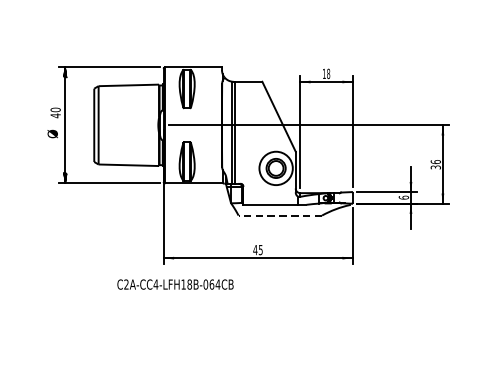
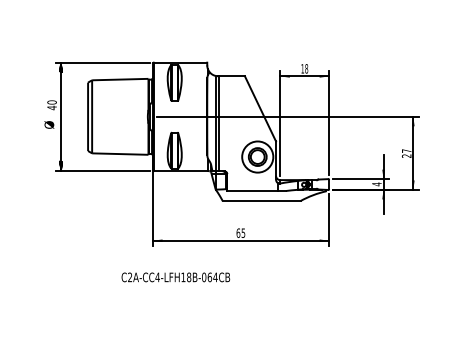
text: (435, 164) -> (406, 153), 36 -> 27
text: (403, 197) -> (376, 184), 6 -> 4
line: (280, 216) -> (261, 201), dashed -> solid
text: (255, 249) -> (238, 232), 45 -> 65
text: (175, 284) -> (175, 277), moved

